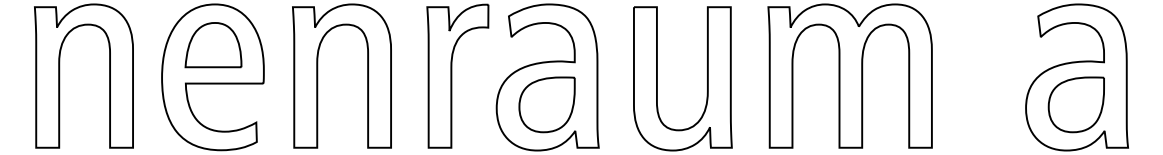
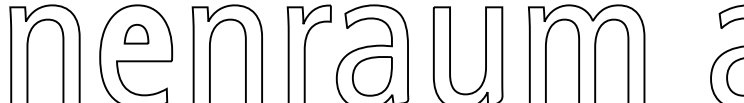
part: (213, 45) -> (136, 34), size x0.6

